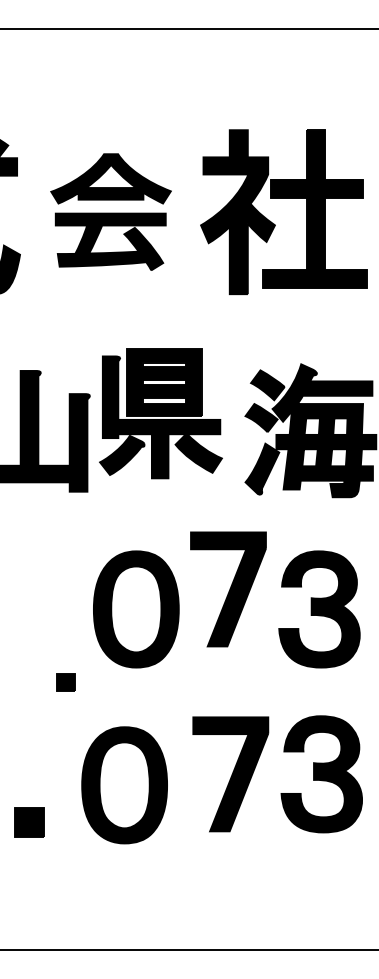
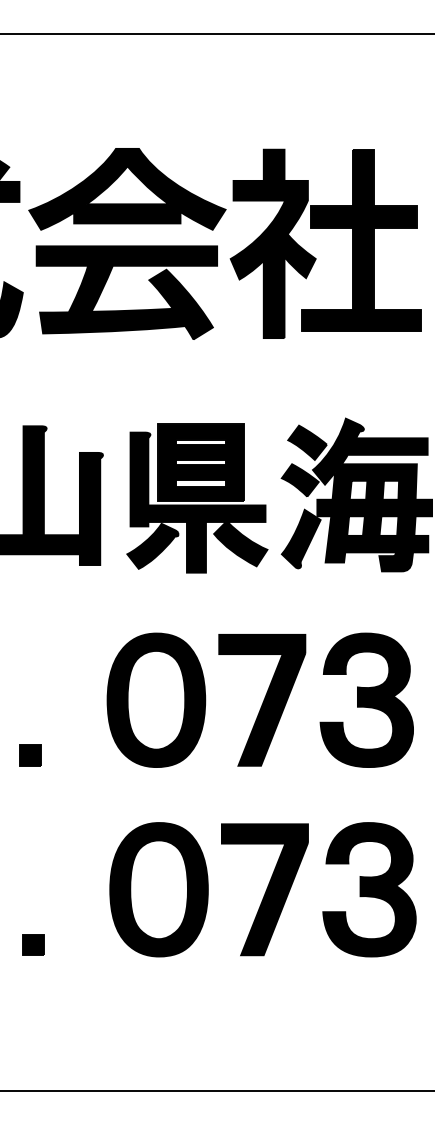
part: (110, 211) -> (126, 243), size x1.43
part: (160, 413) -> (196, 498), moved
part: (228, 589) -> (262, 700), moved
part: (65, 682) -> (30, 755), moved
part: (124, 785) -> (158, 889), moved
part: (28, 821) -> (32, 943), size x0.62

